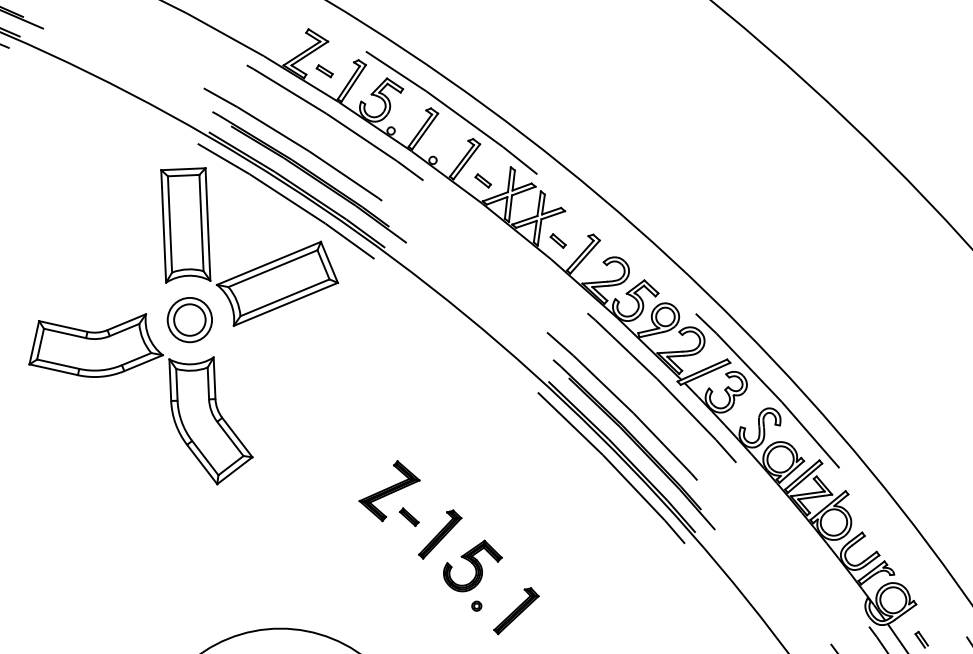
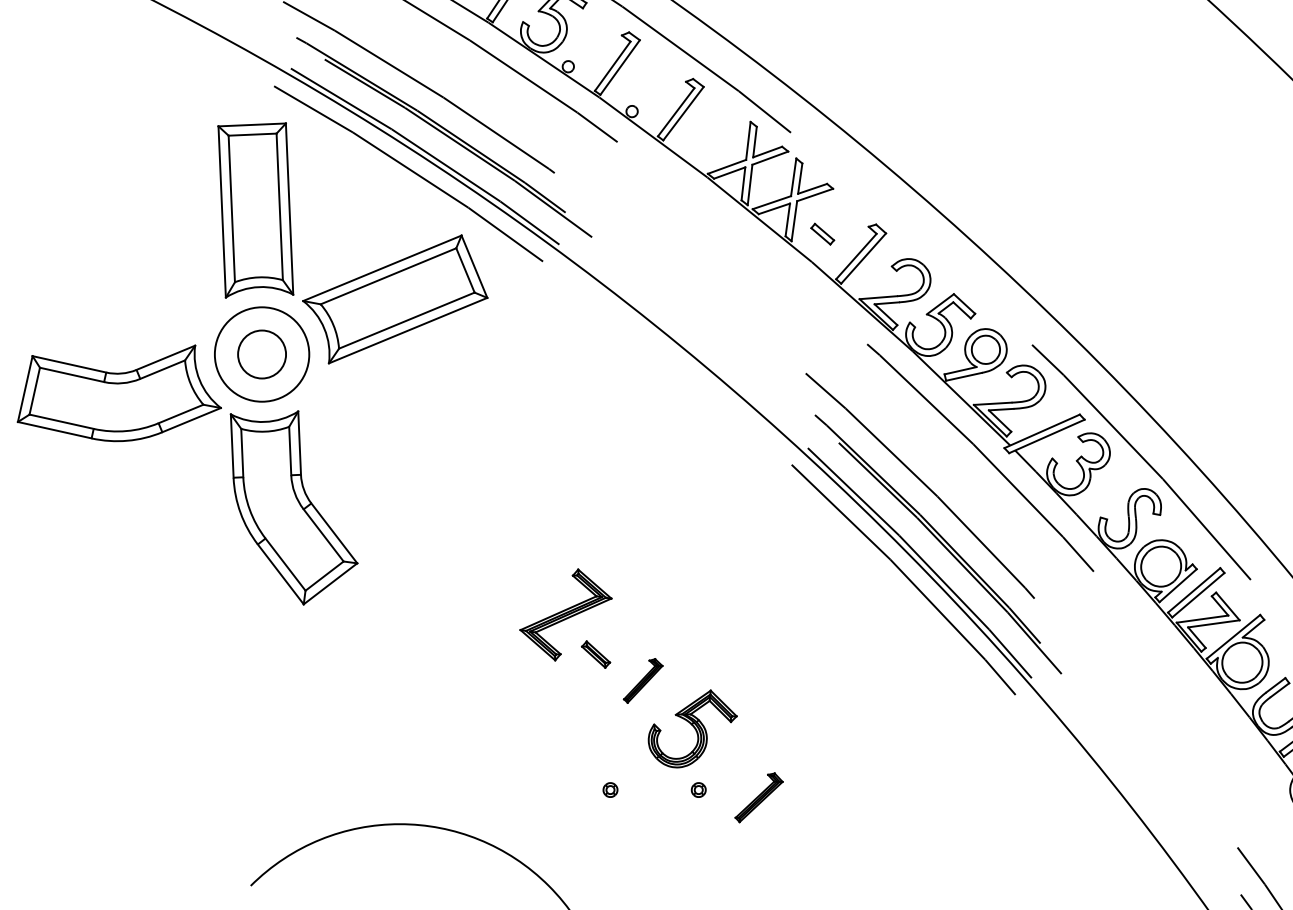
part: (482, 180) -> (707, 142), removed
circle: (189, 319) -> (261, 353), size x1.4
part: (440, 534) -> (643, 680), size x0.6
part: (418, 605) -> (610, 788), added
part: (516, 611) -> (759, 798), size x0.7

